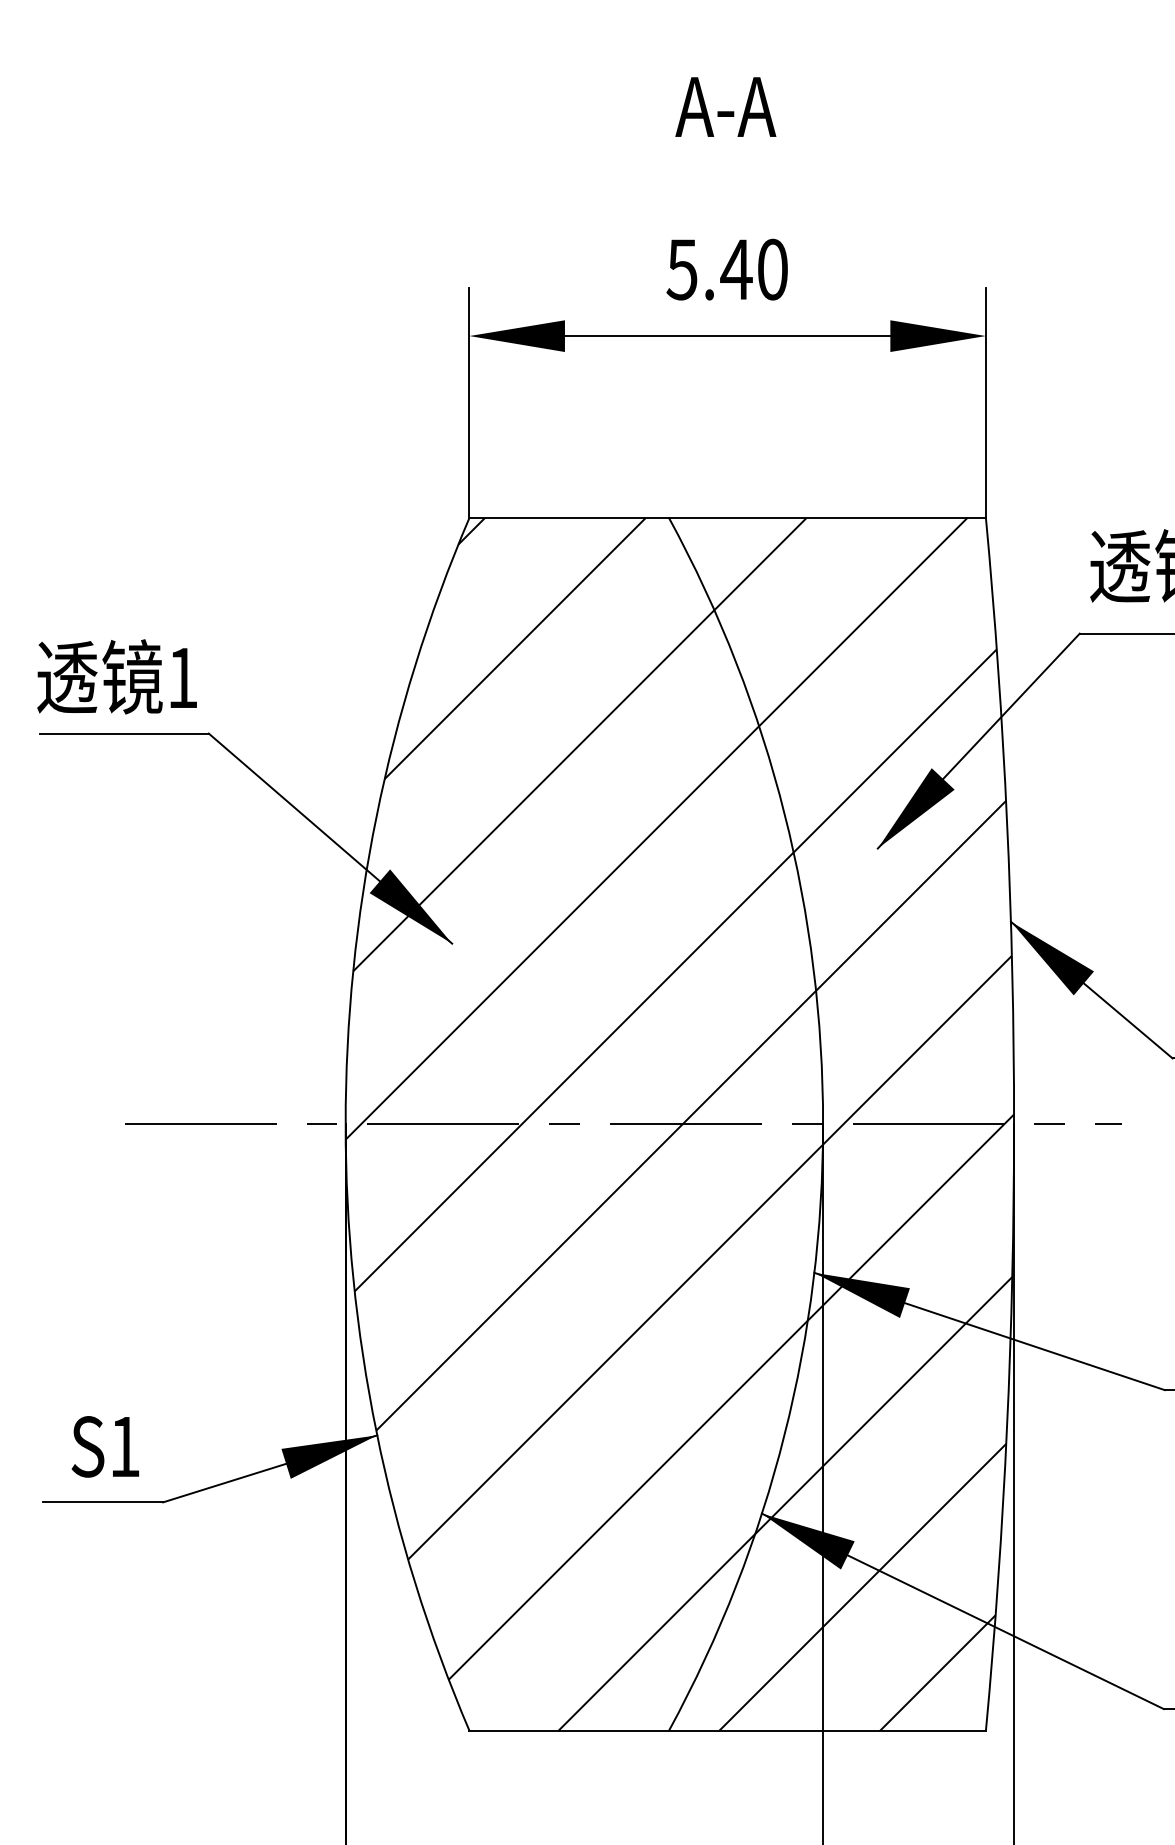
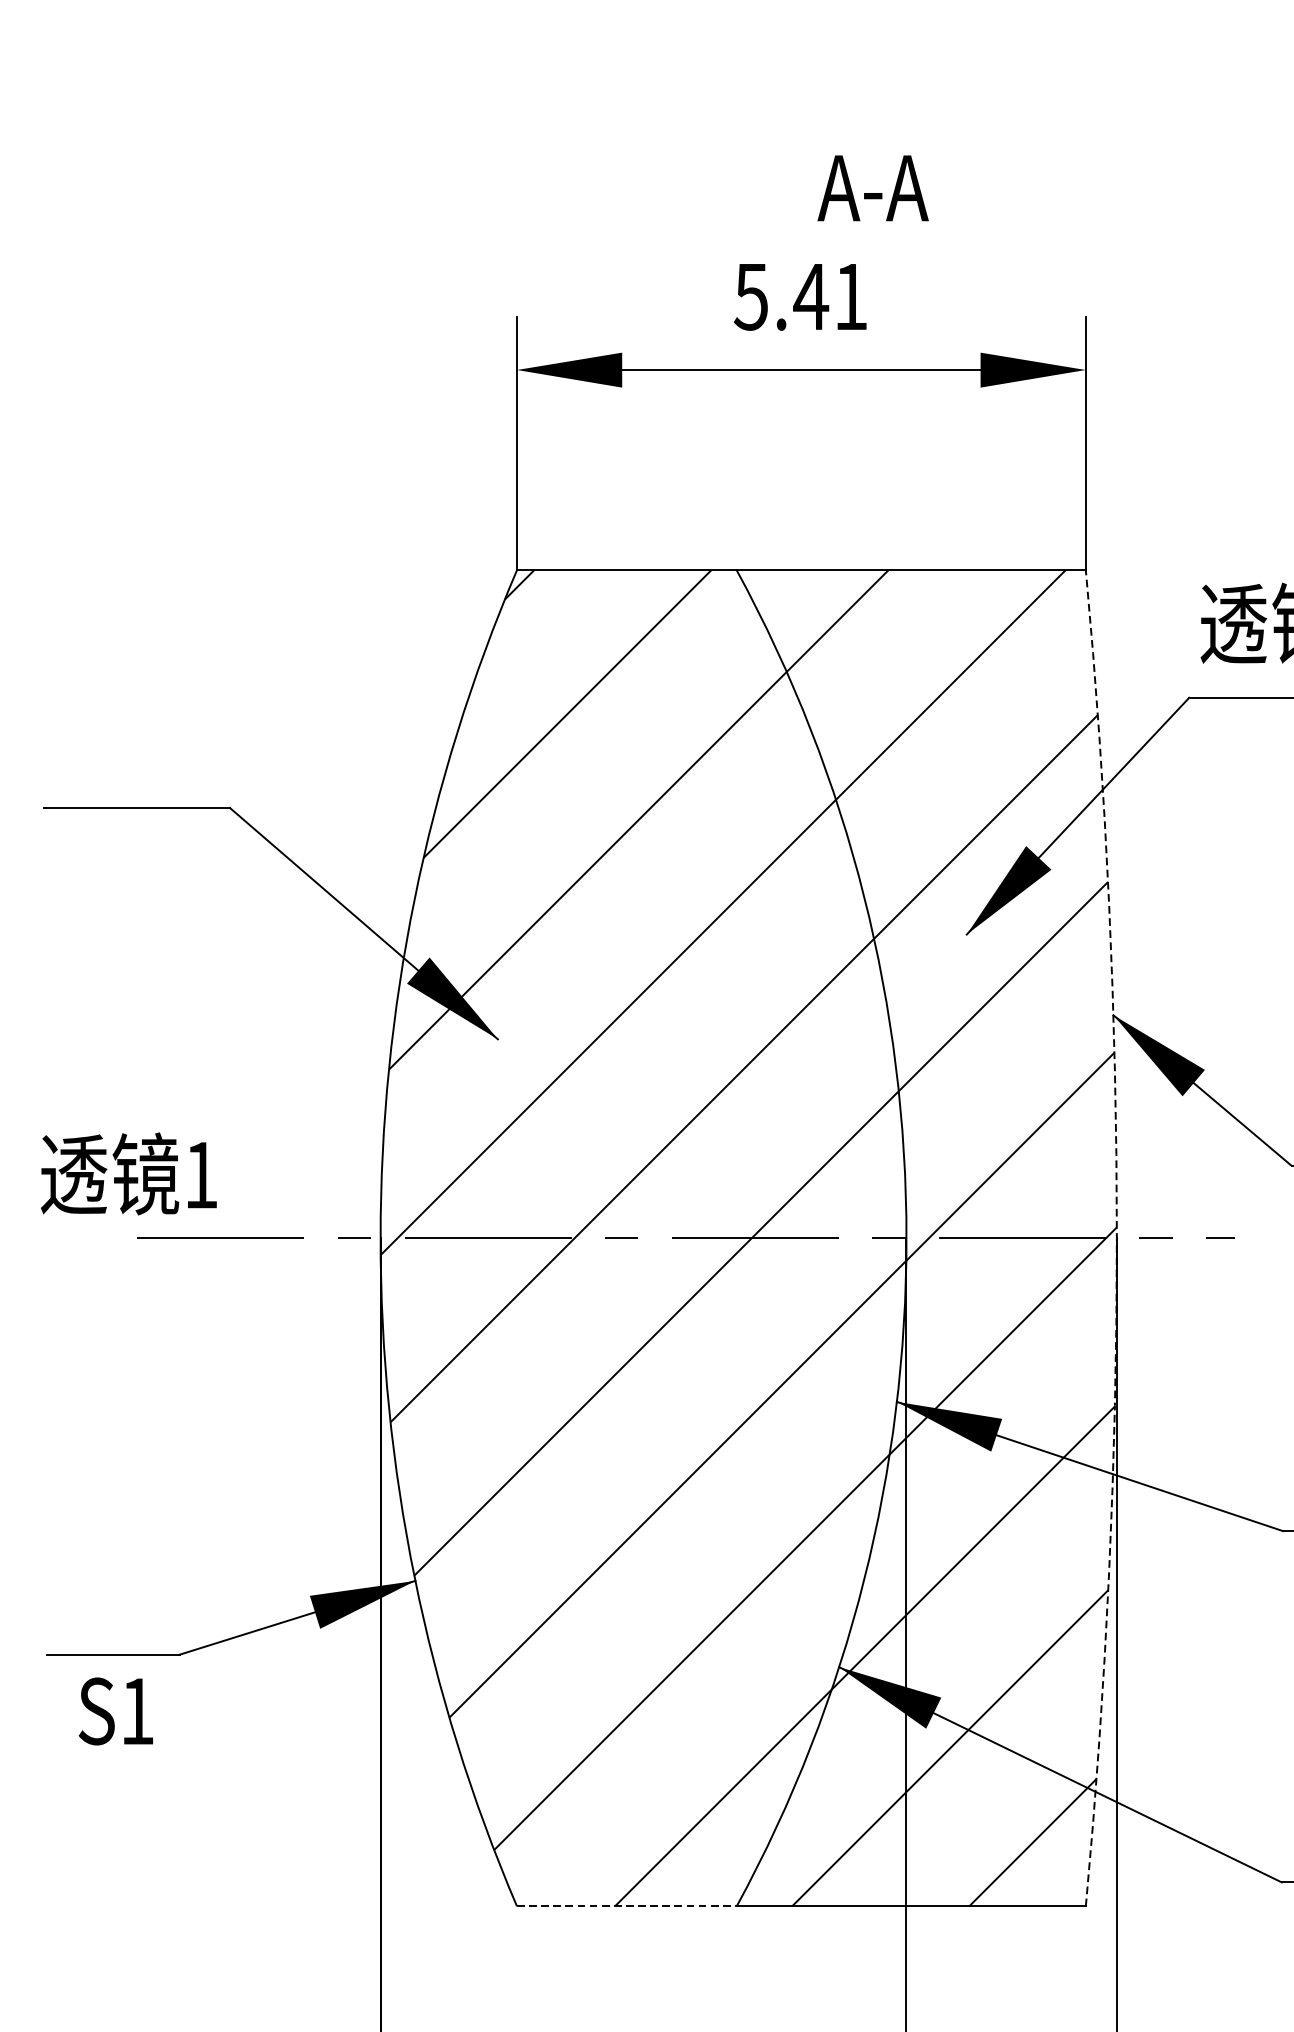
text: (725, 106) -> (872, 187), moved
text: (772, 269) -> (850, 296), 5.40 -> 5.41
text: (116, 676) -> (128, 1173), moved
arc: (1014, 1124) -> (1117, 1238), solid -> dashed
text: (104, 1446) -> (114, 1711), moved
line: (569, 1730) -> (627, 1906), solid -> dashed

